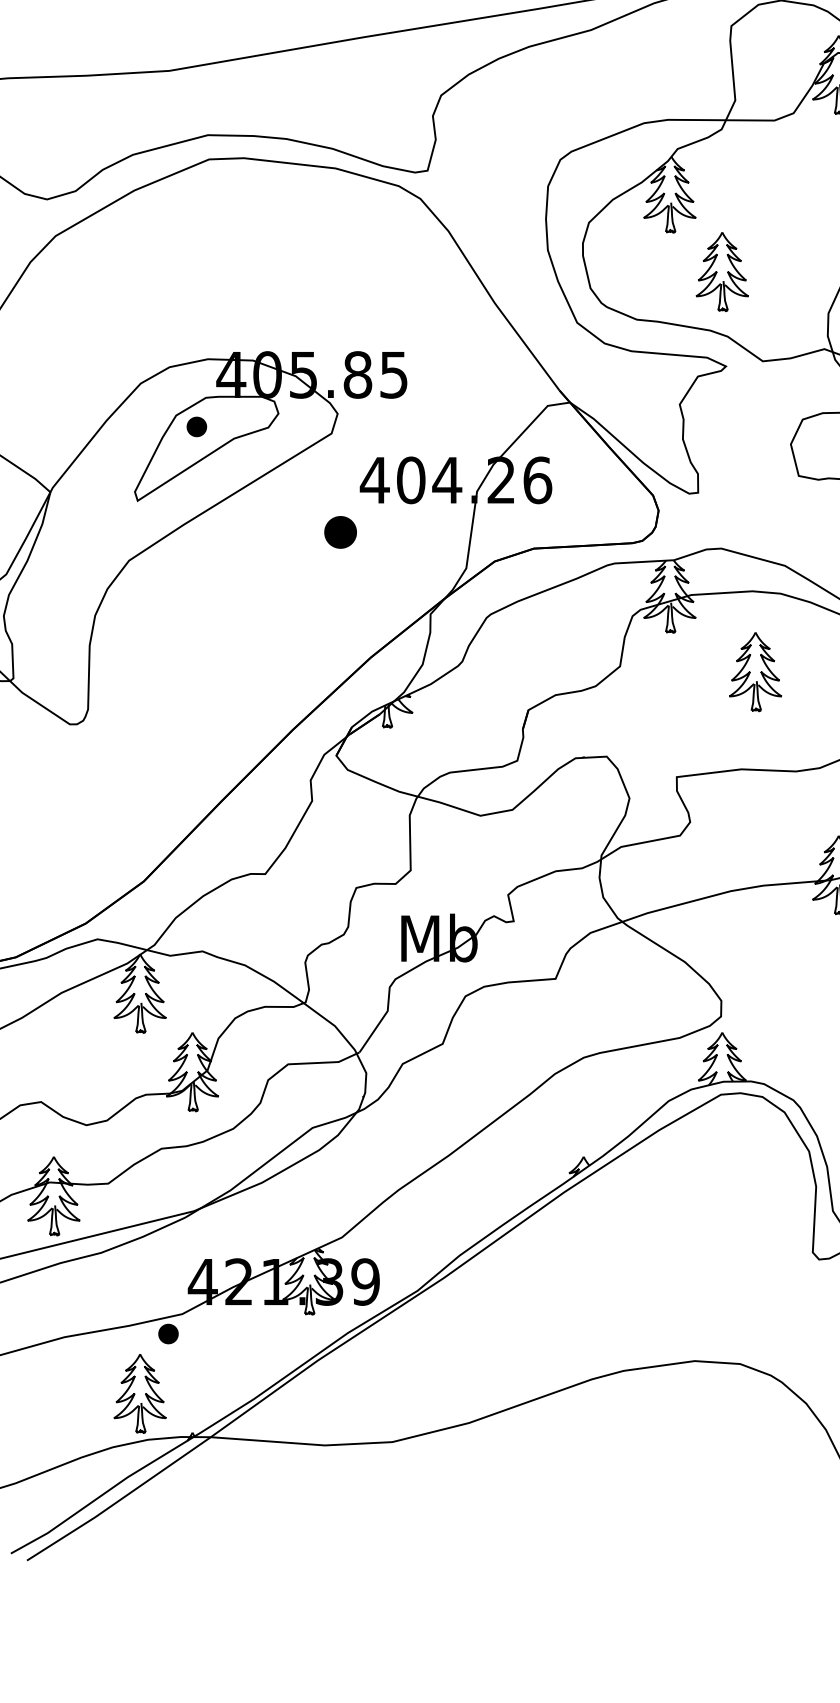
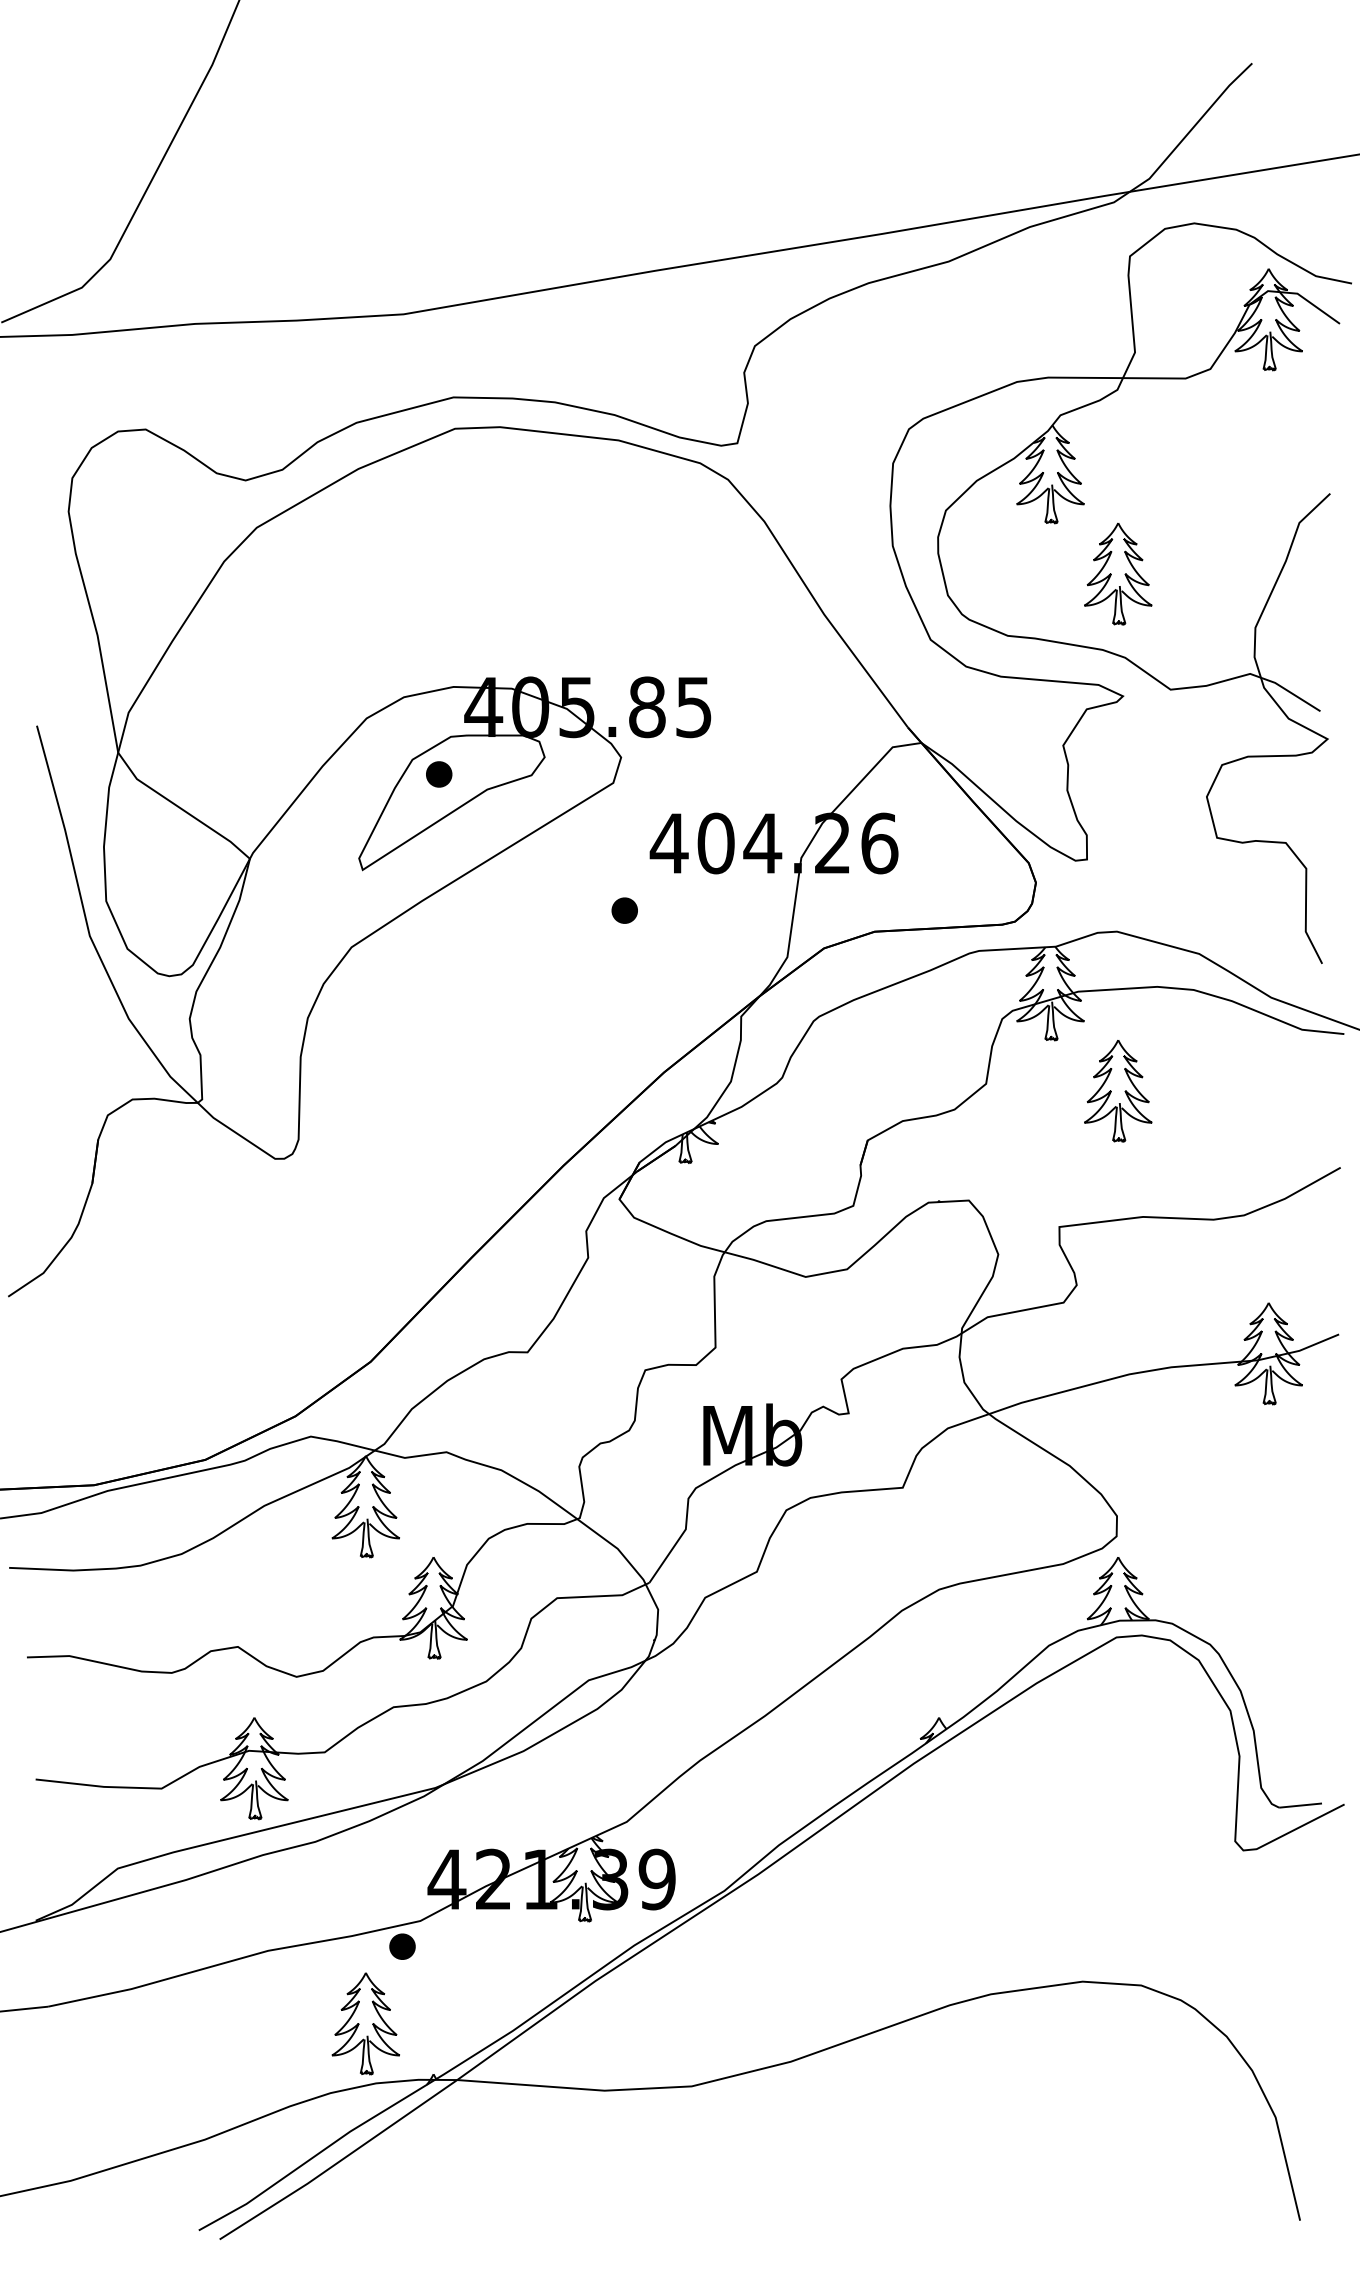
part: (340, 532) -> (624, 910), size x0.62
part: (755, 672) -> (1118, 1091), moved

